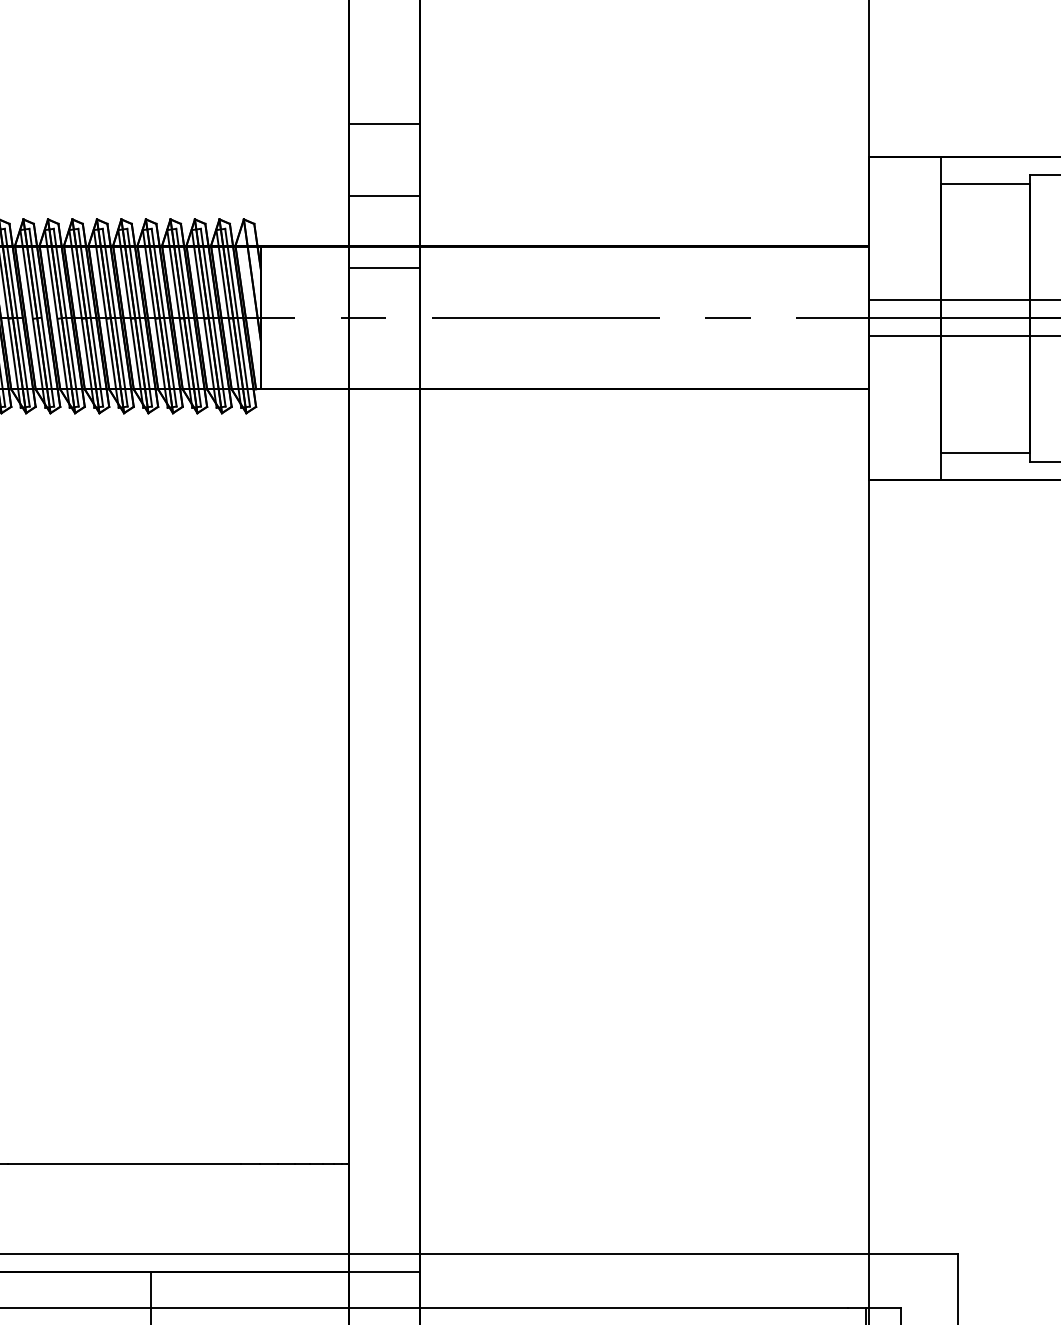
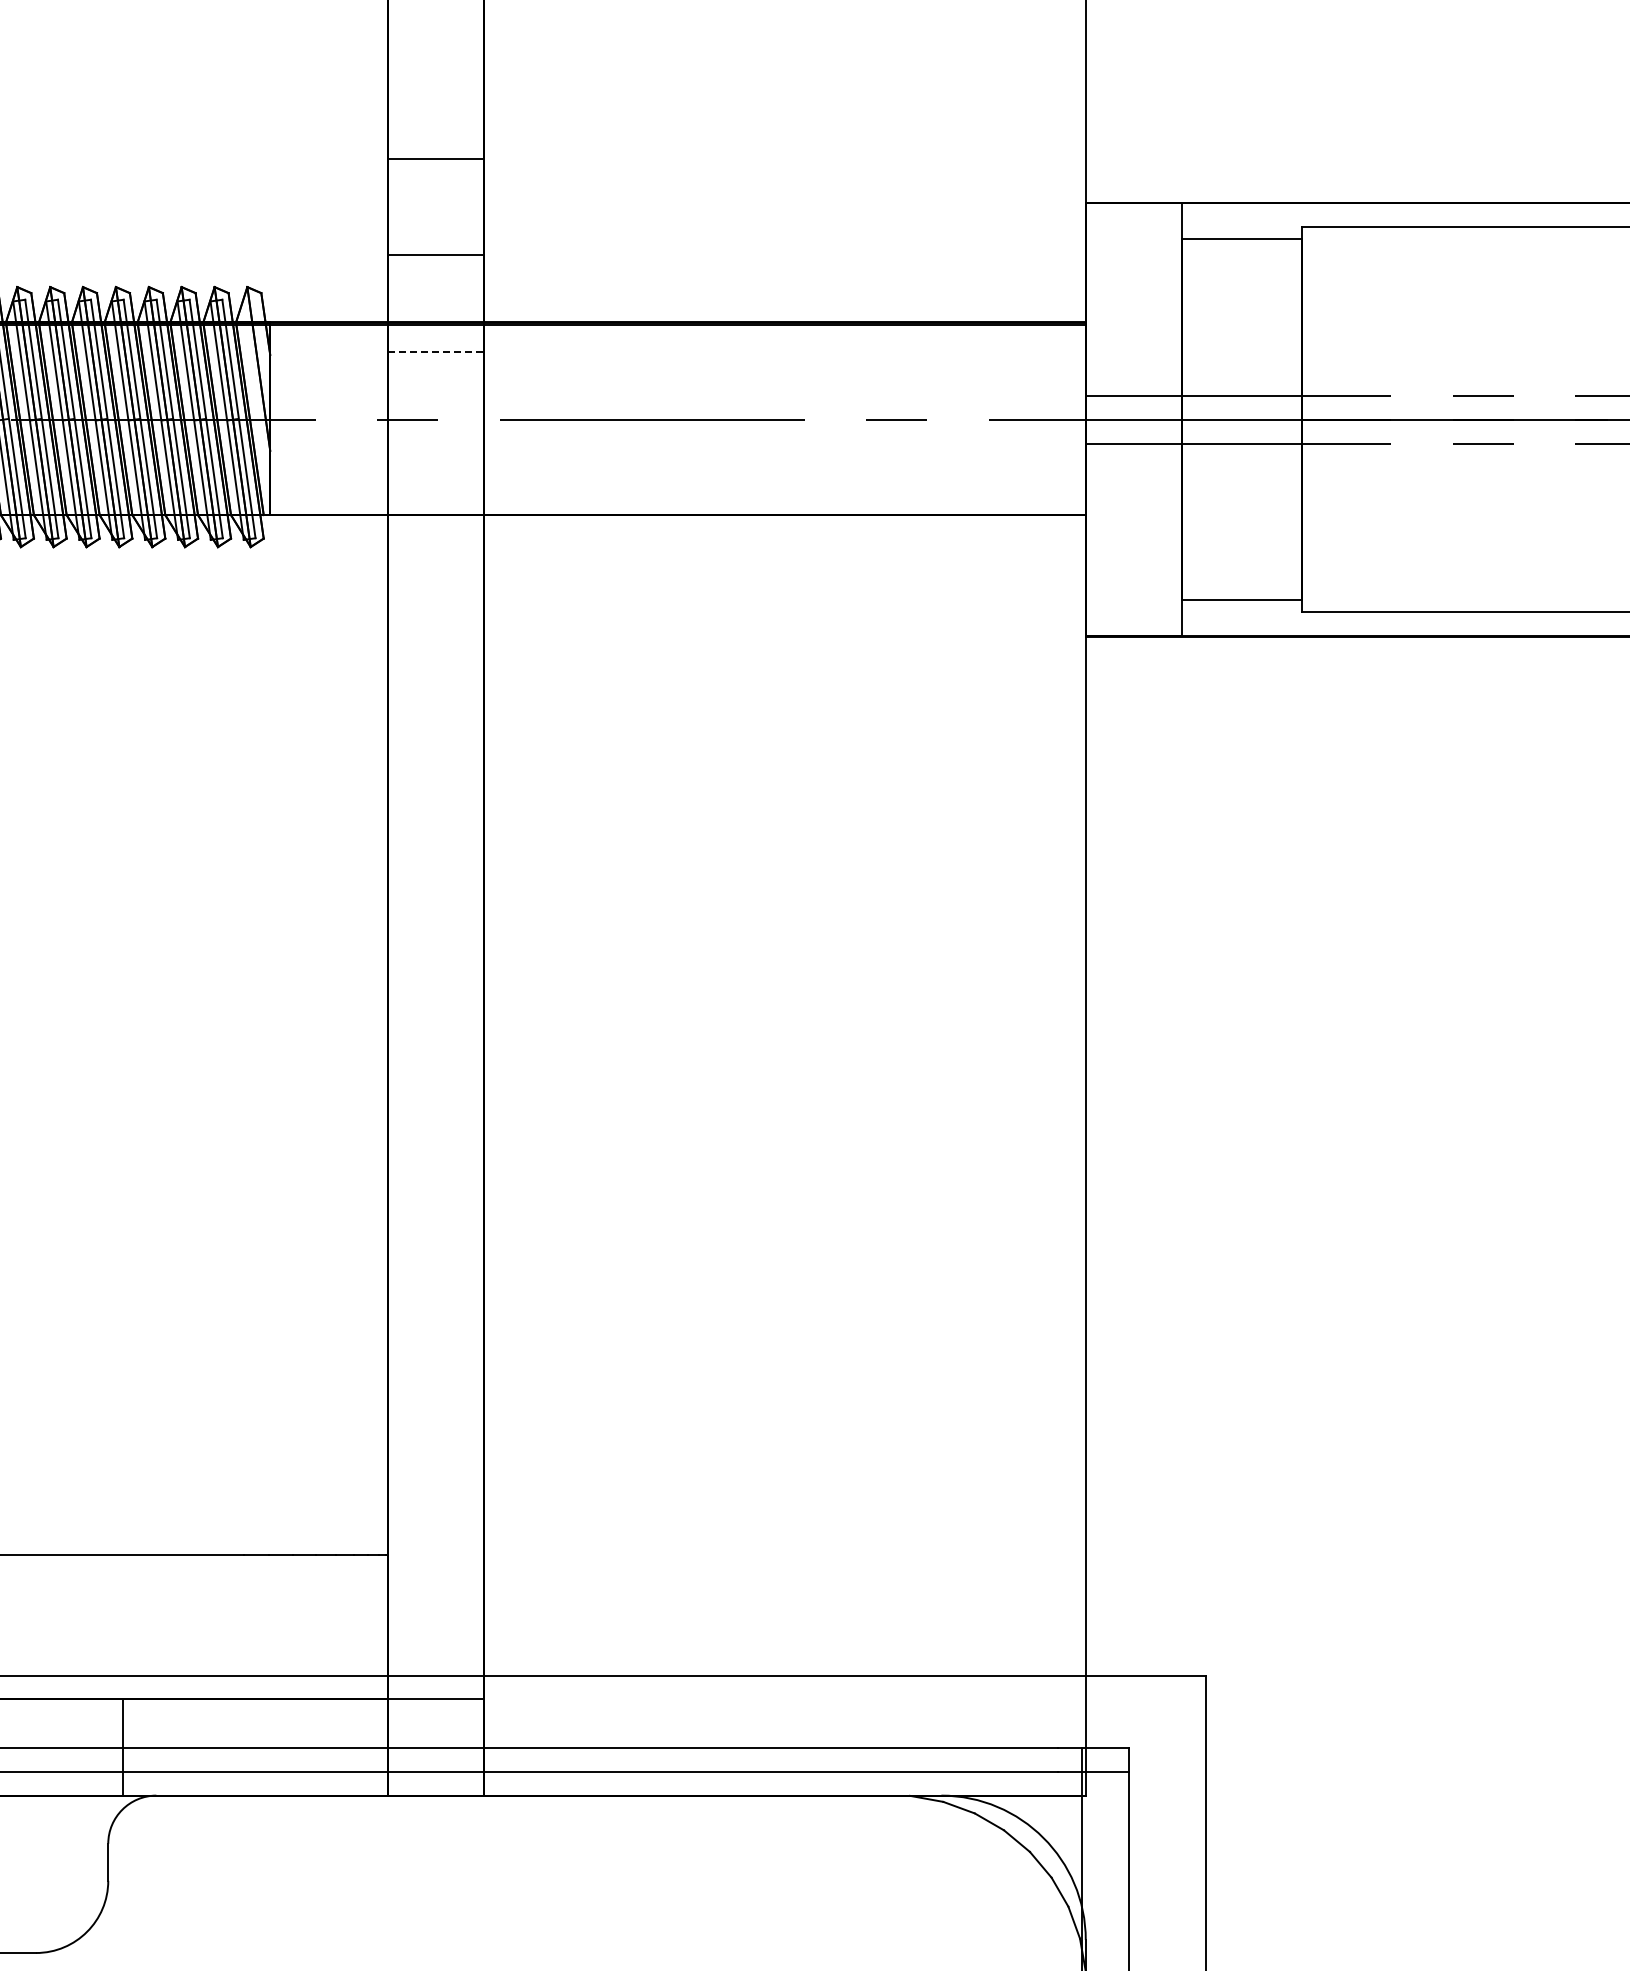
line: (384, 267) -> (436, 351), solid -> dashed

